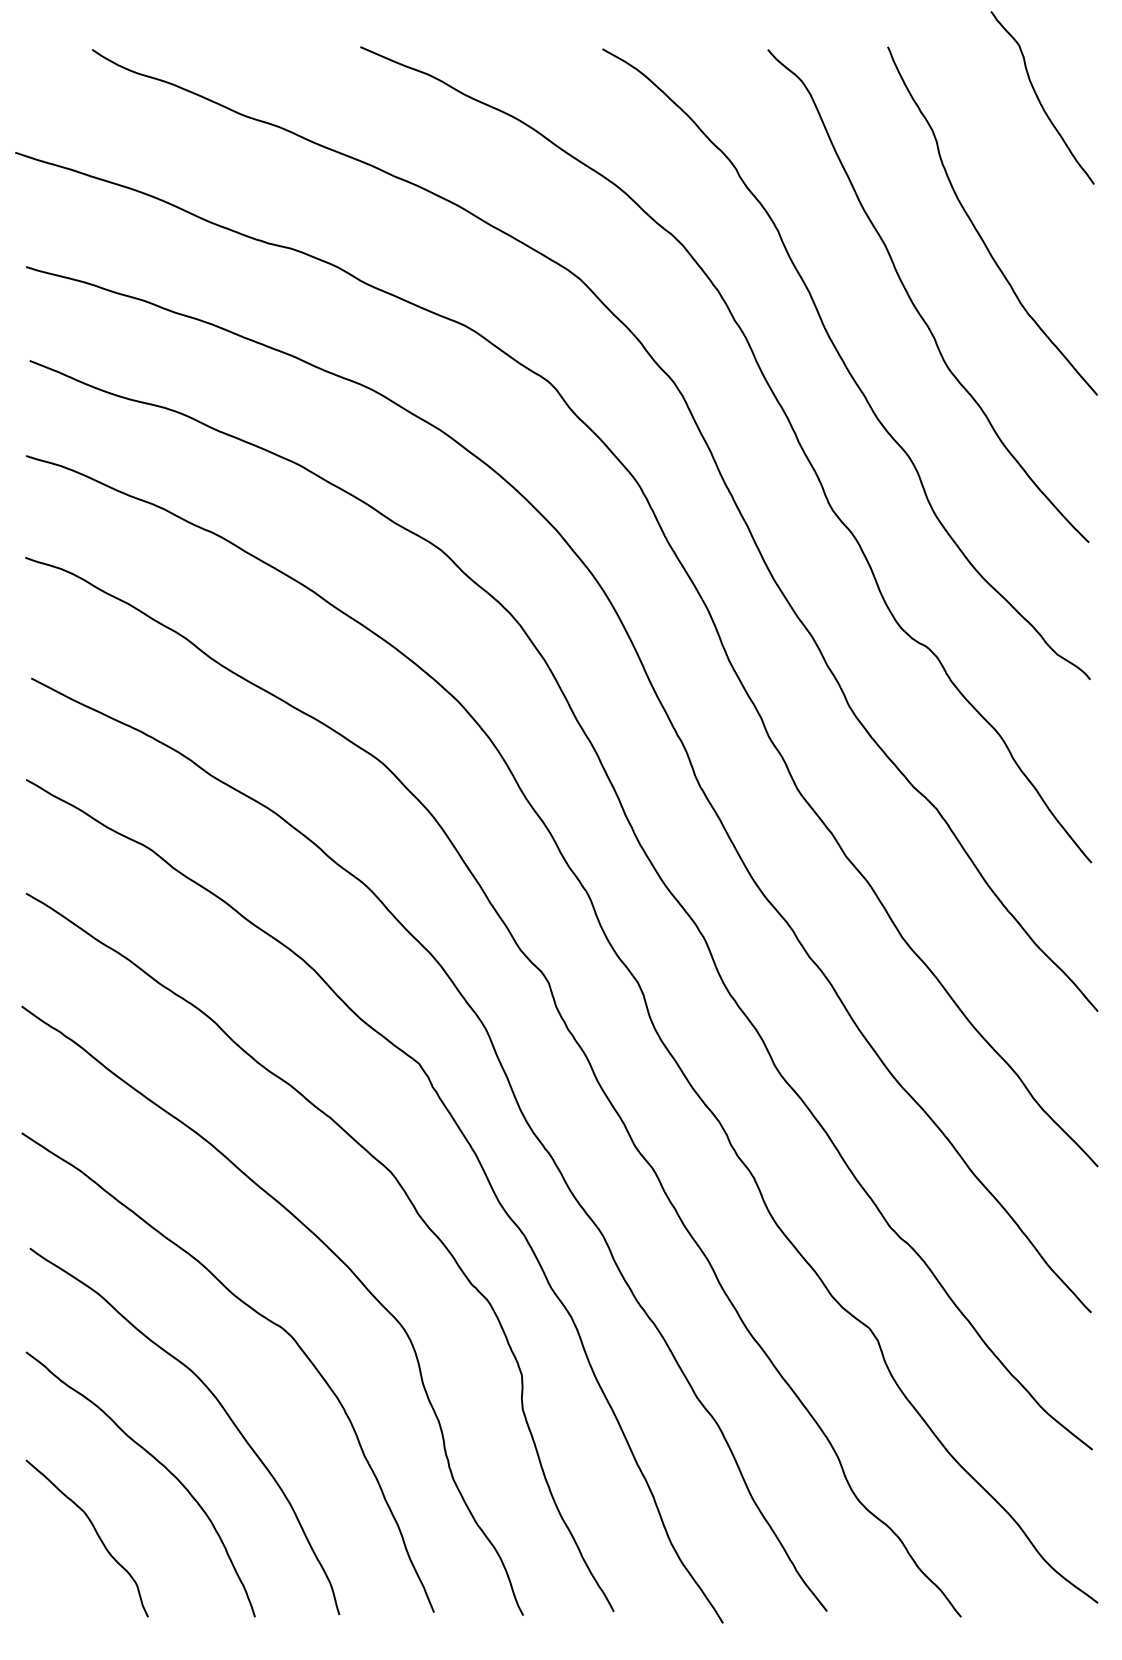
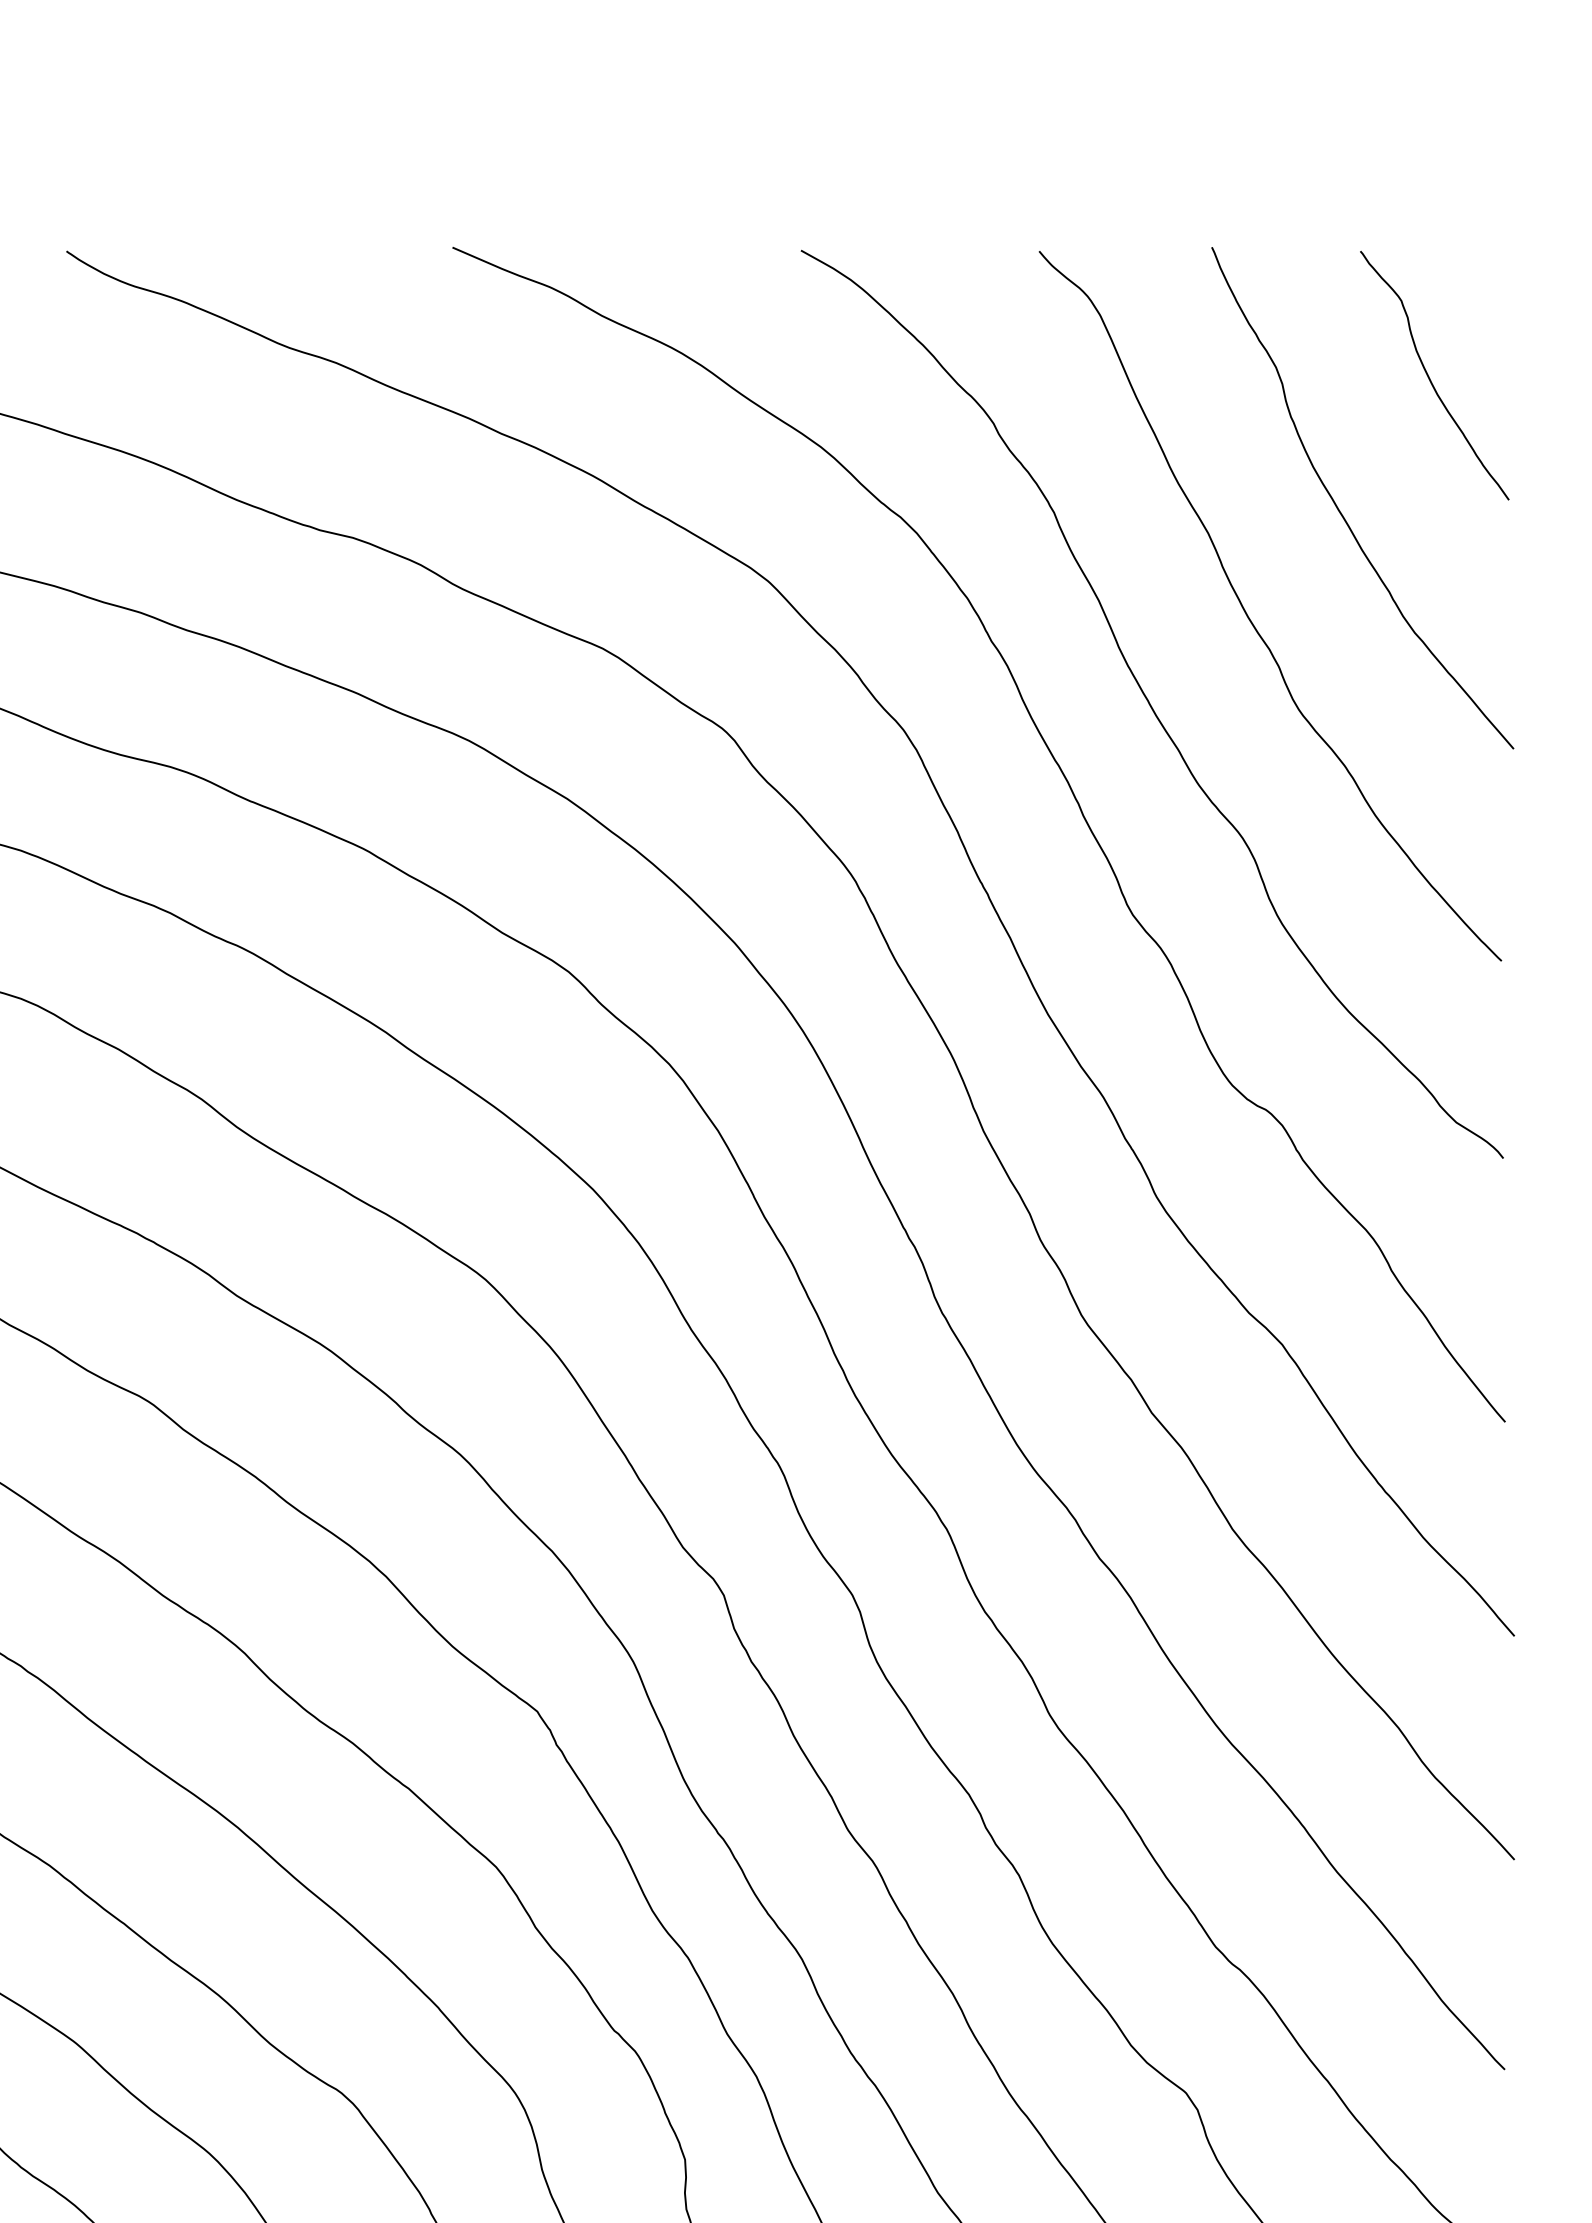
curve: (1039, 98) -> (1430, 376), moved

